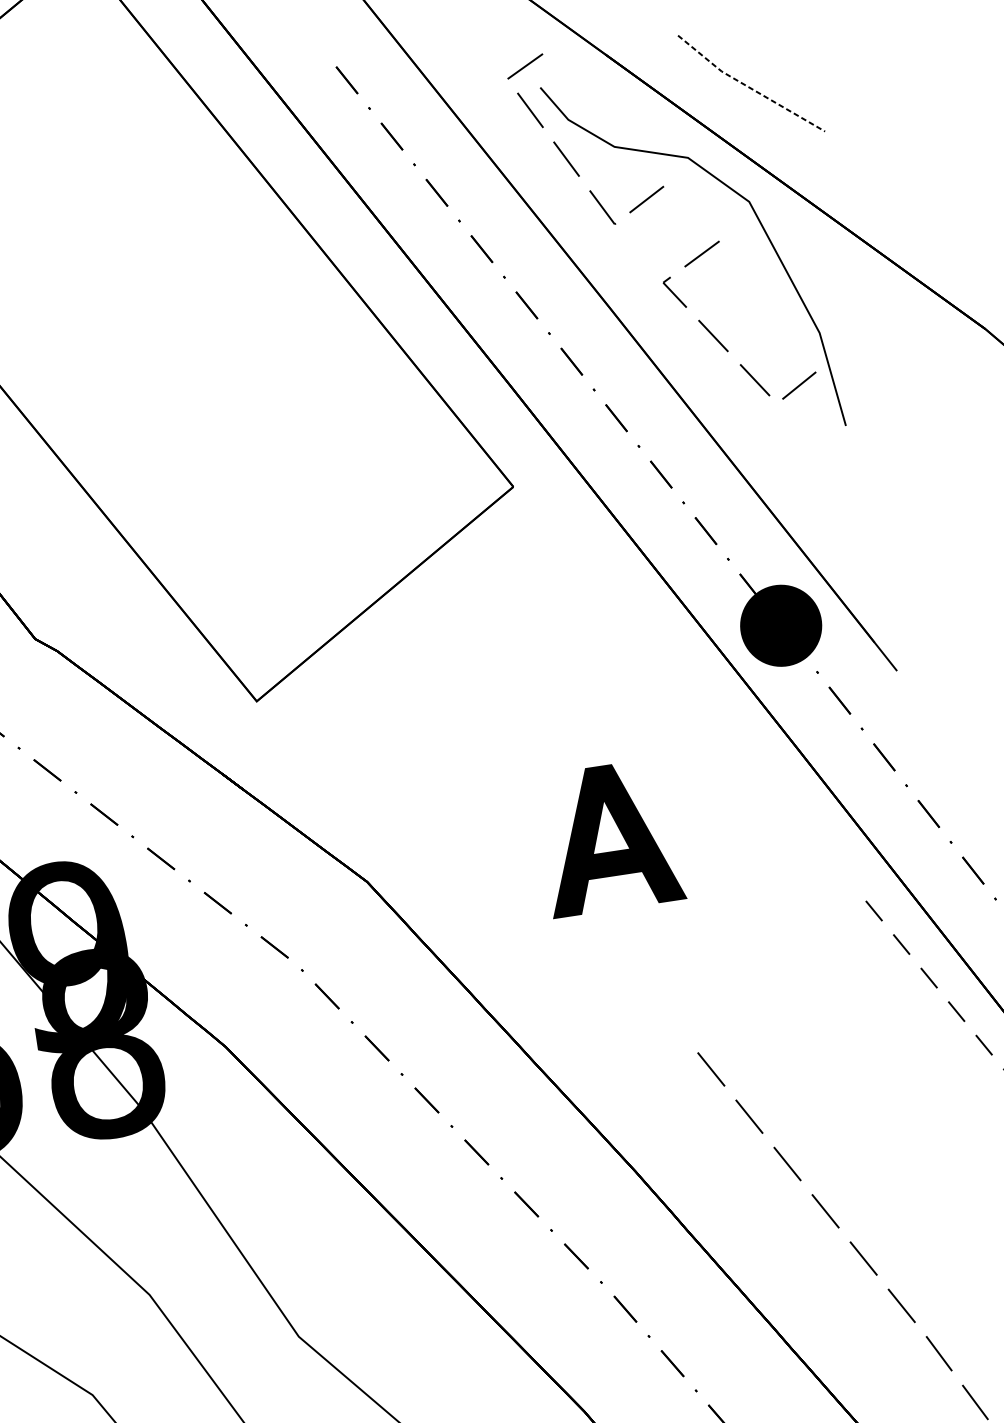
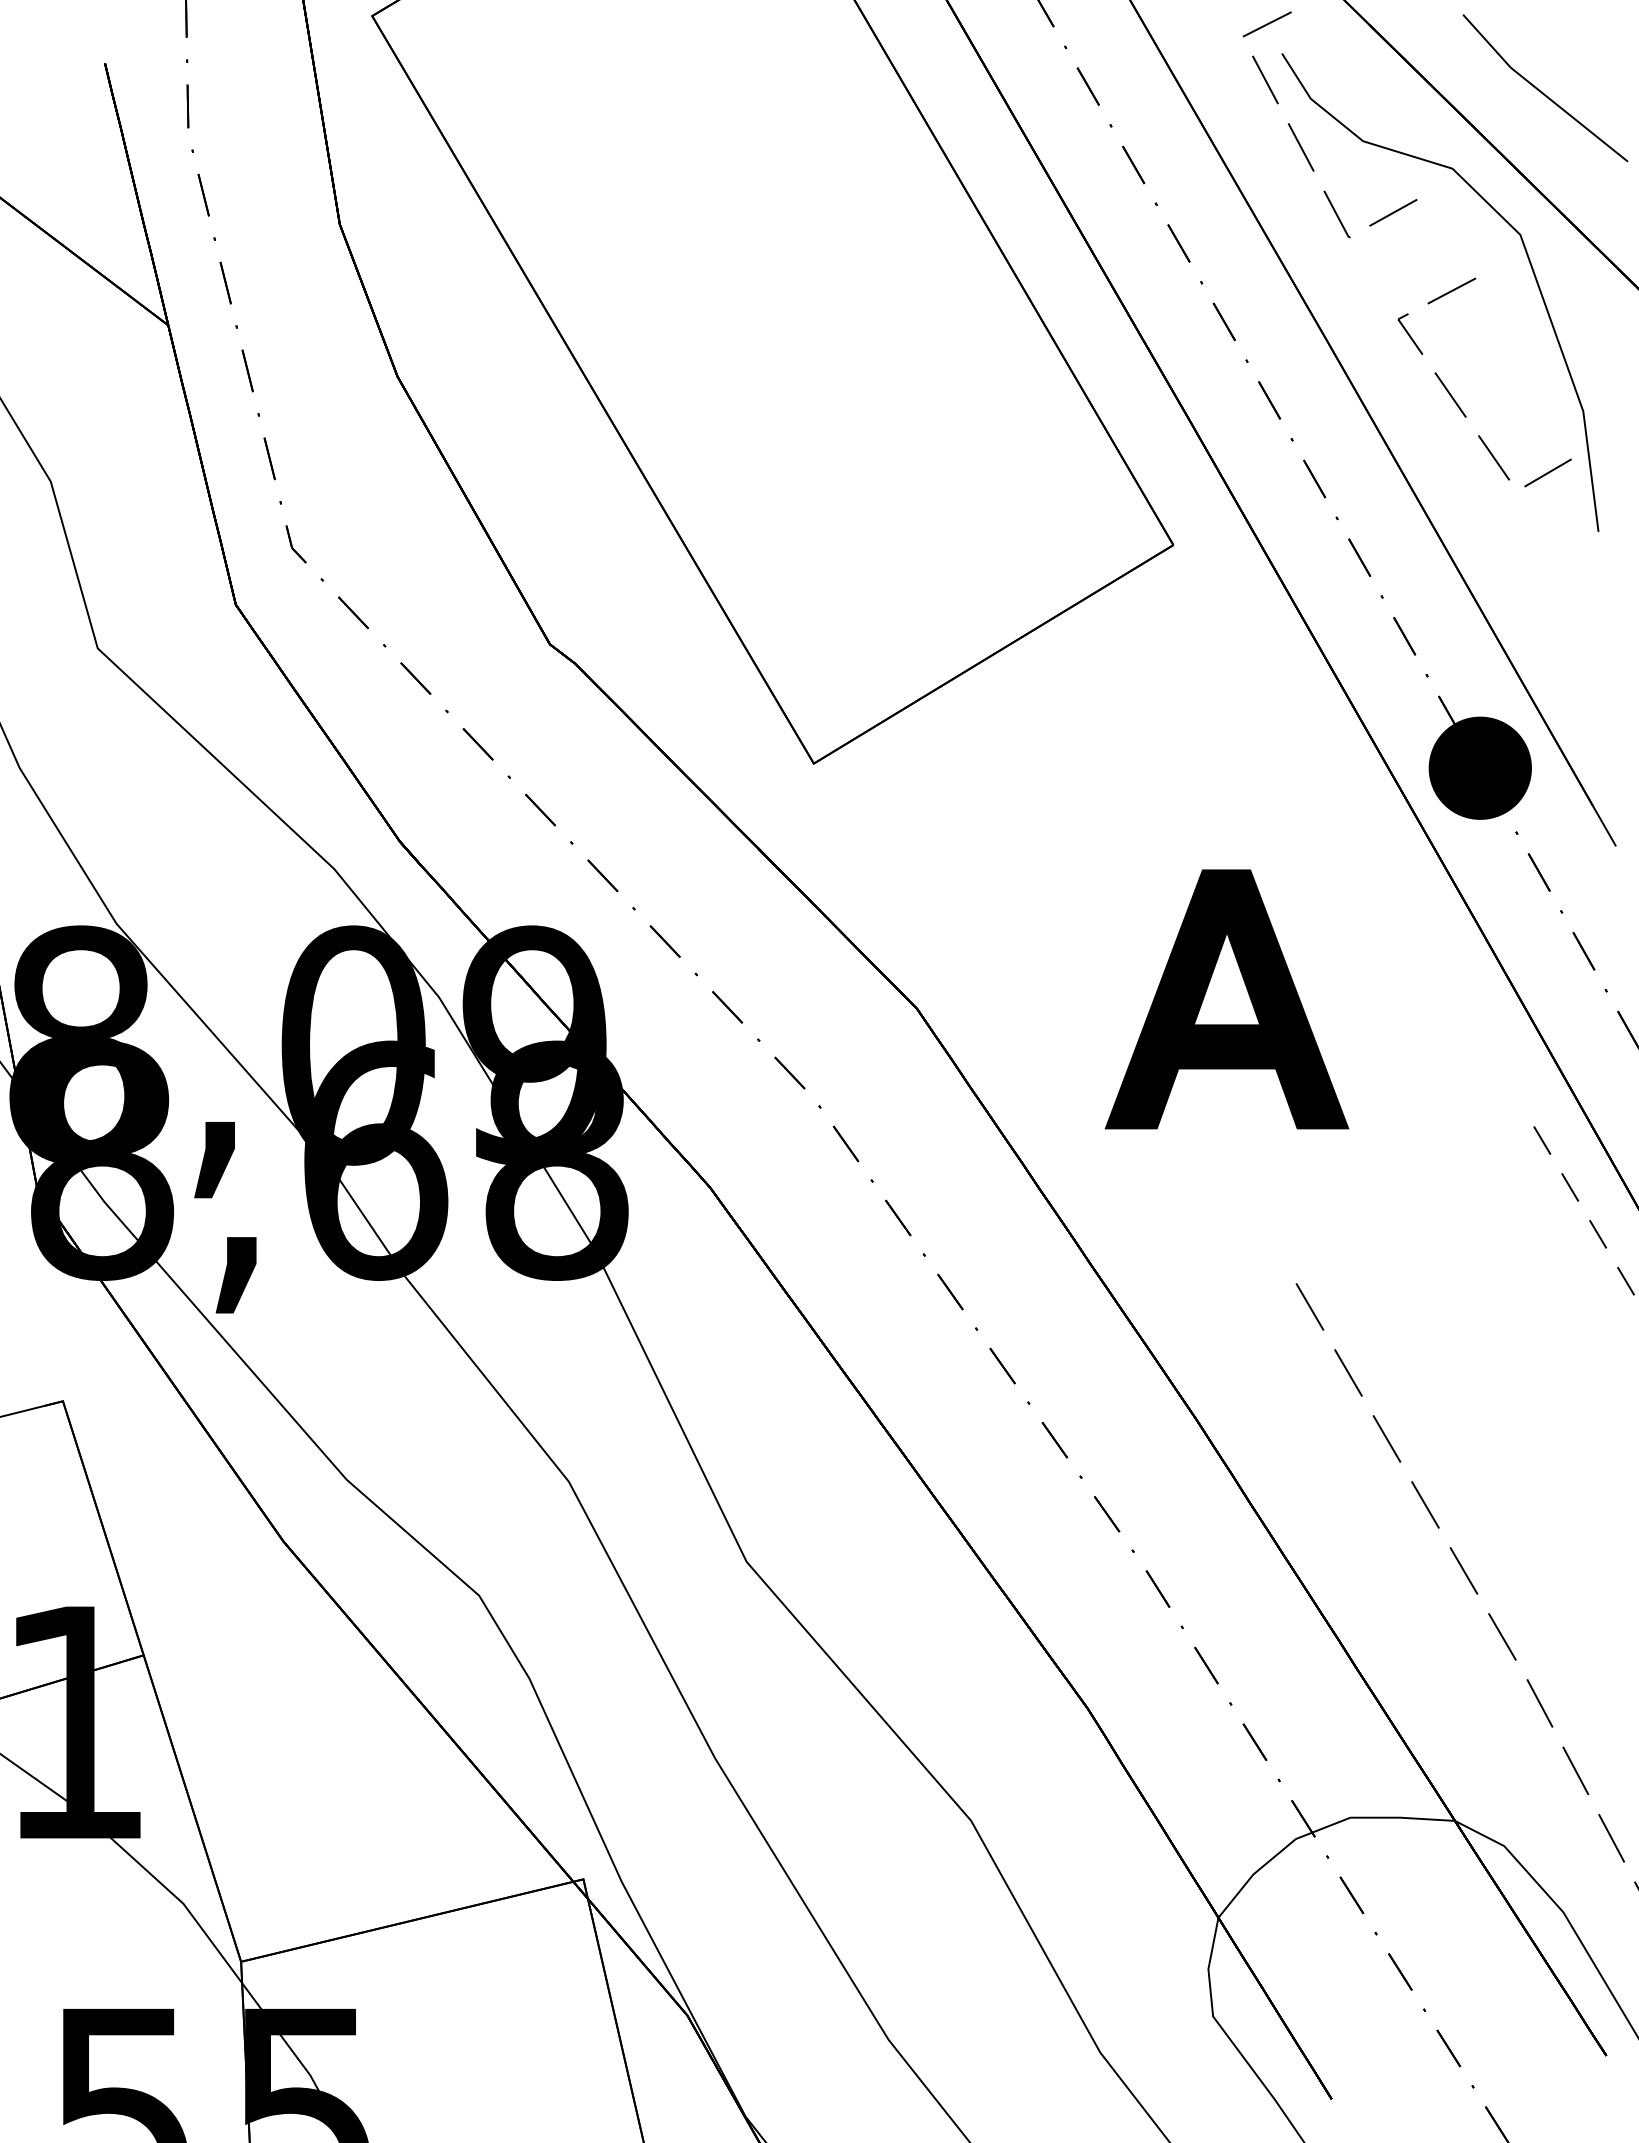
line: (748, 87) -> (1541, 92), dashed -> solid
part: (609, 837) -> (1226, 999), size x1.43

